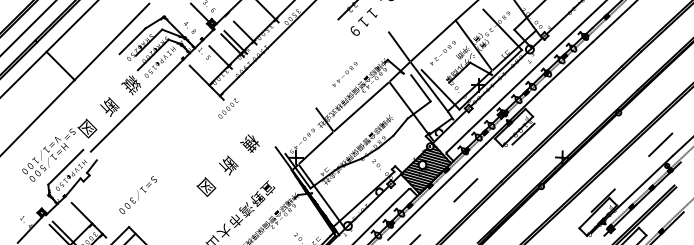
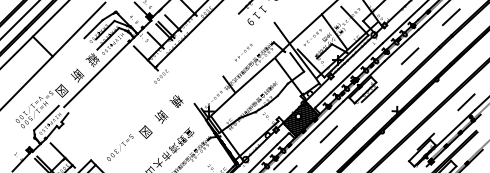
line: (639, 24) -> (451, 17), added
line: (580, 79) -> (409, 56), added
text: (137, 194) -> (119, 147), moved

